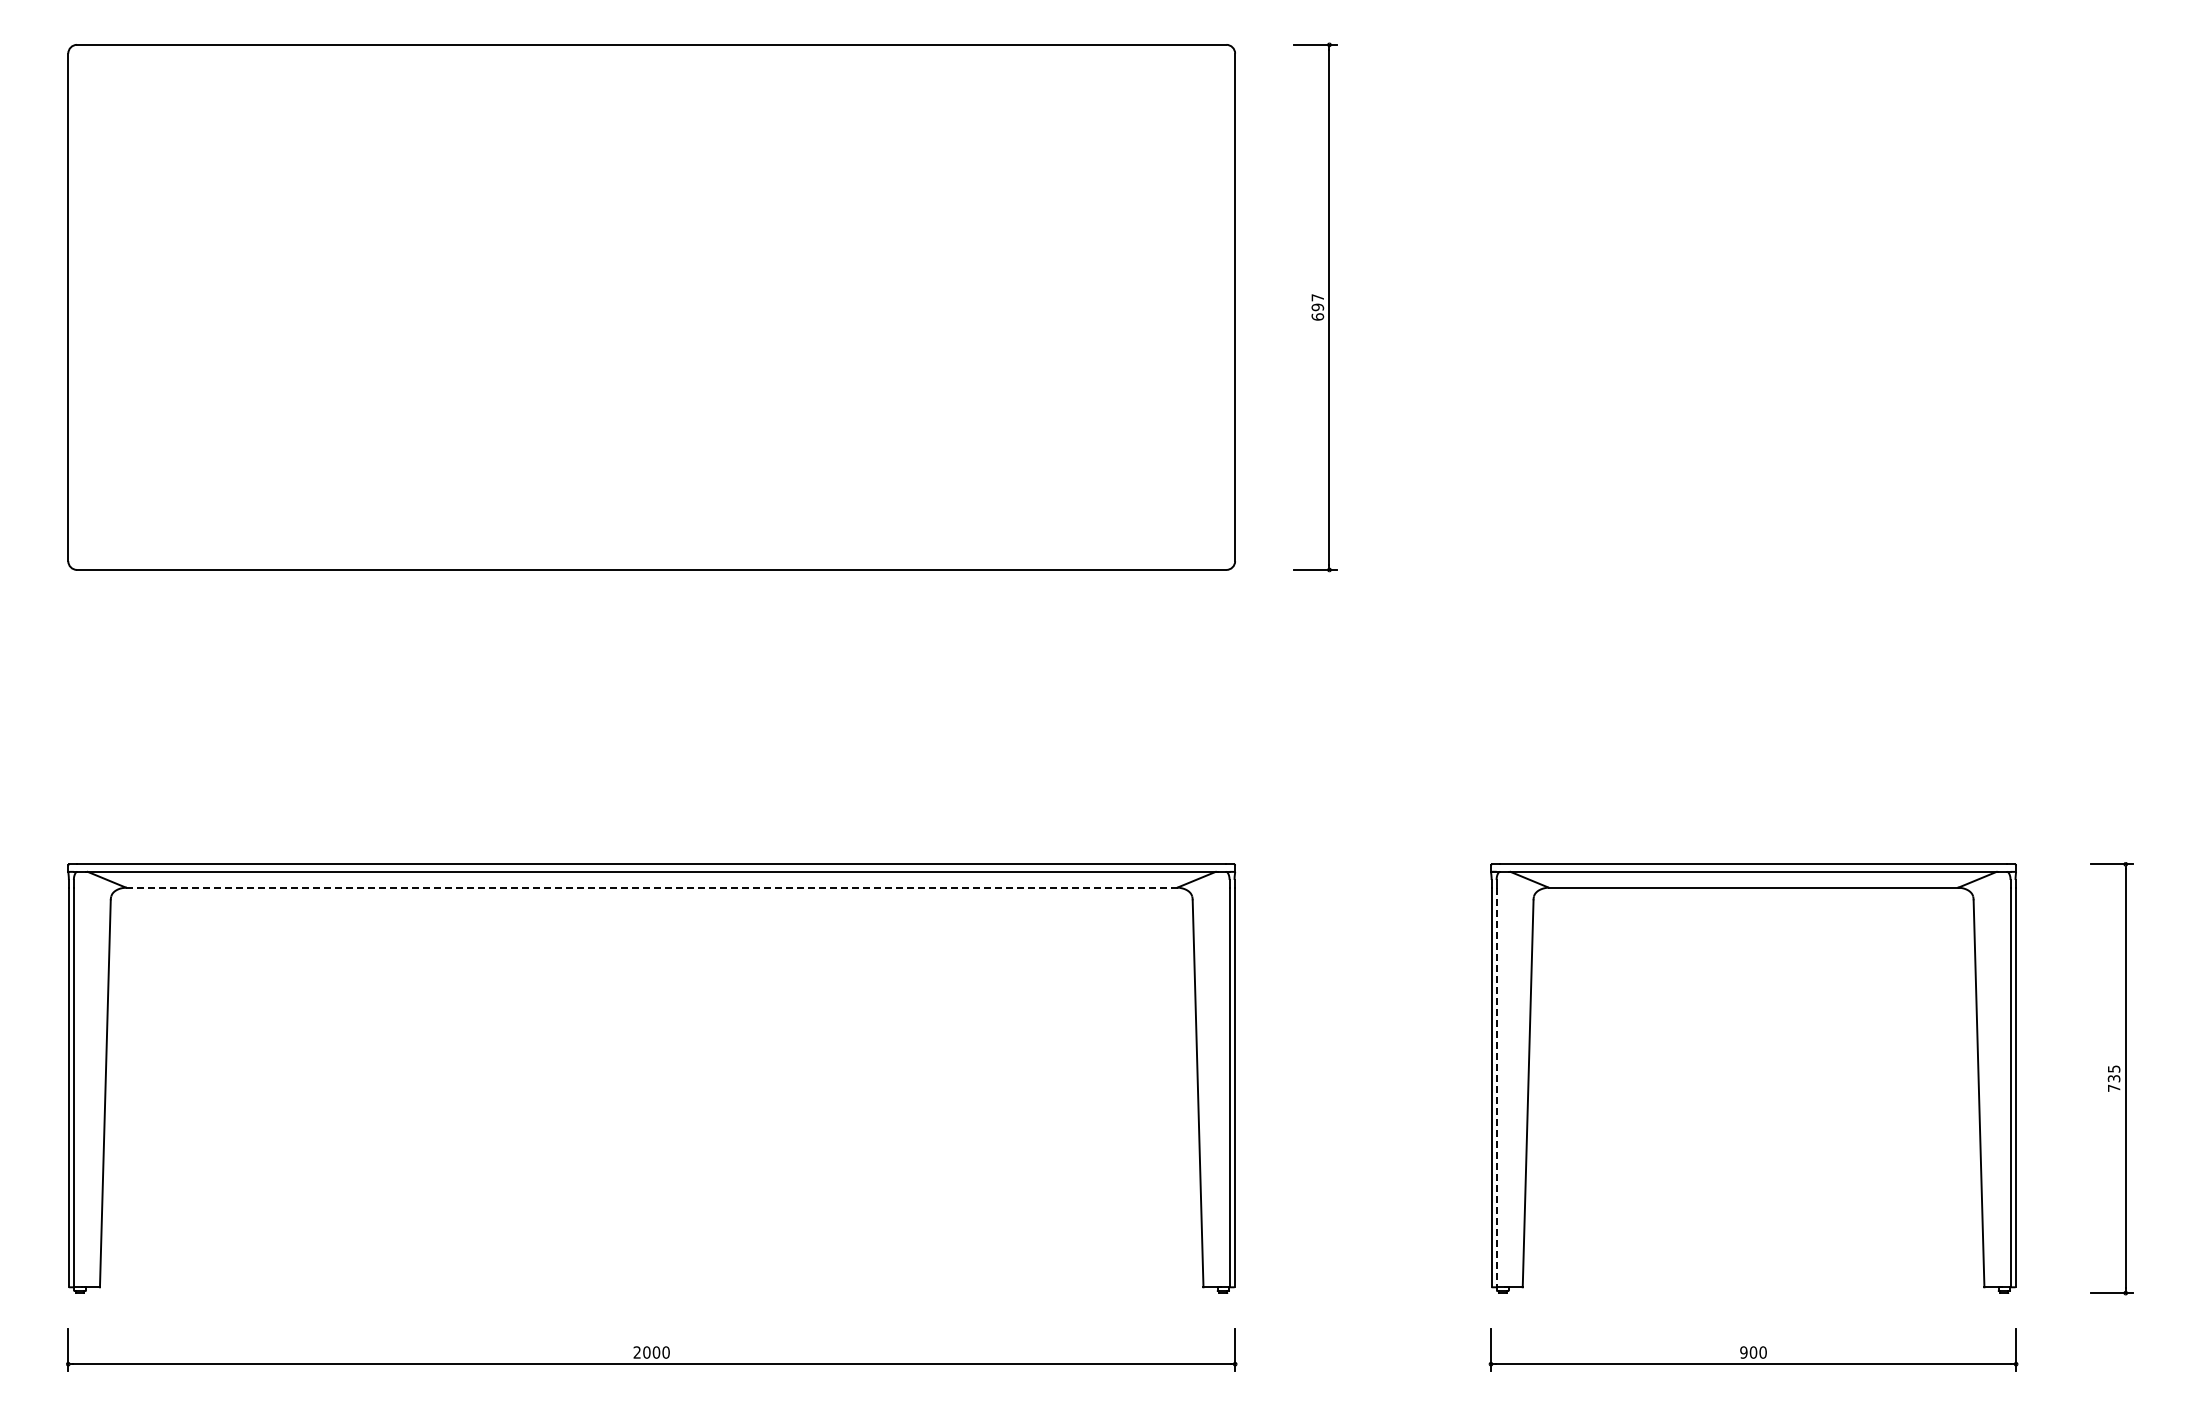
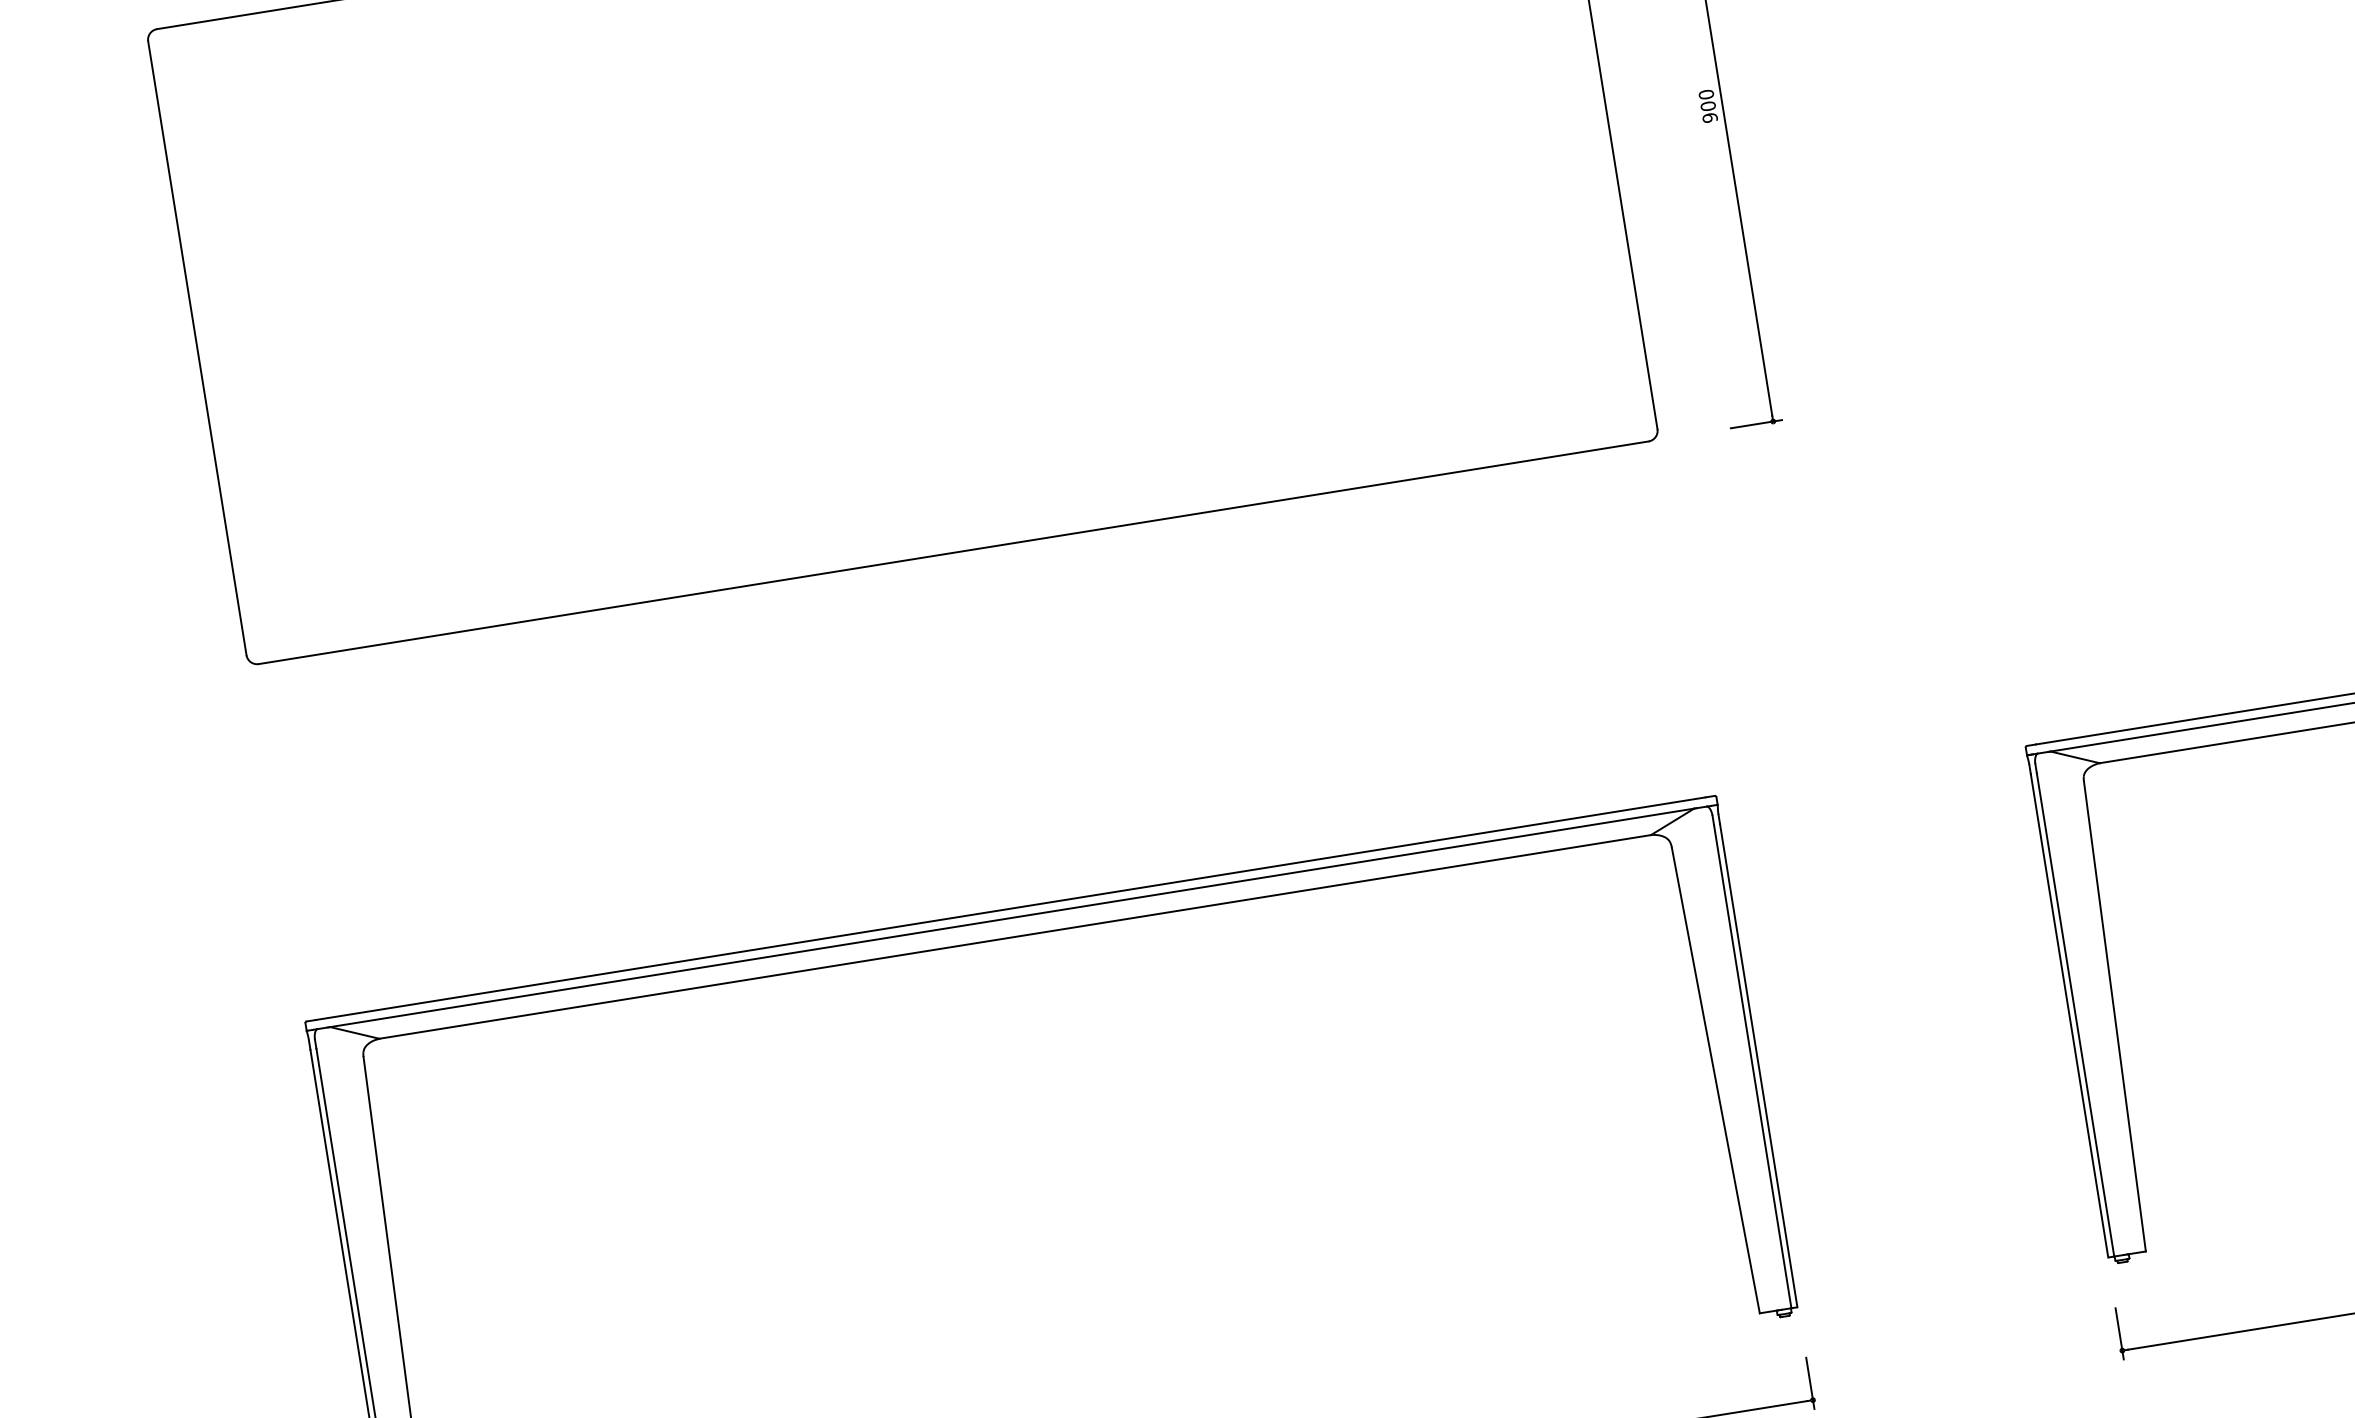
text: (1317, 307) -> (1707, 106), 697 -> 900
line: (651, 887) -> (1014, 936), dashed -> solid
line: (1496, 1087) -> (2075, 1014), dashed -> solid

